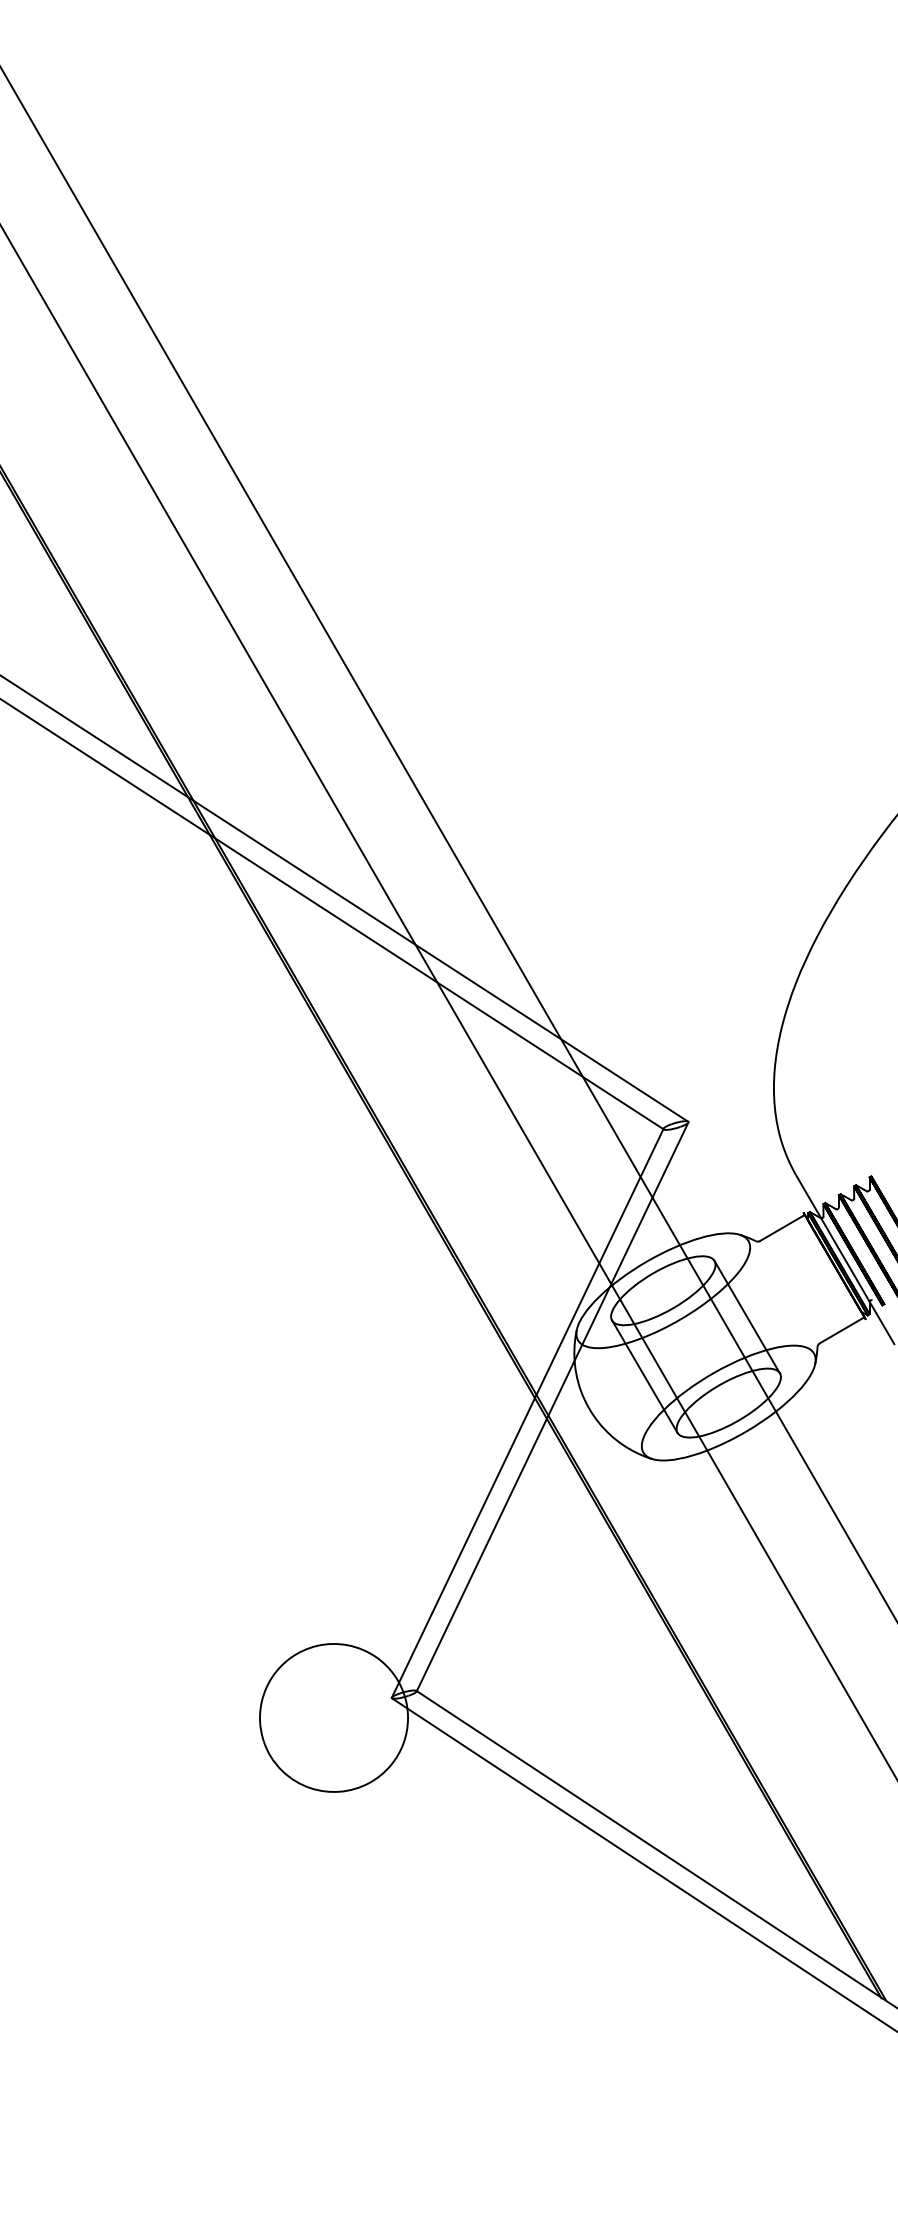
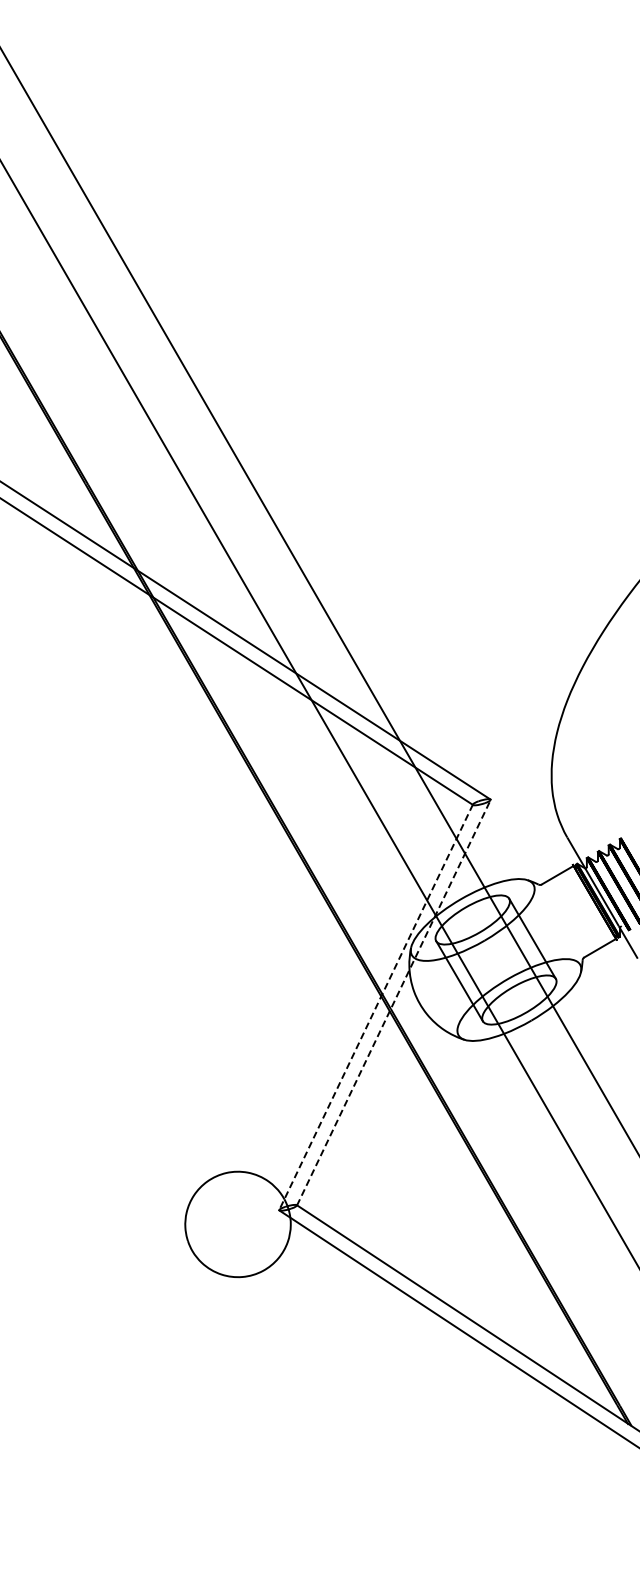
line: (552, 1406) -> (393, 1002), solid -> dashed
line: (528, 1413) -> (376, 1007), solid -> dashed

